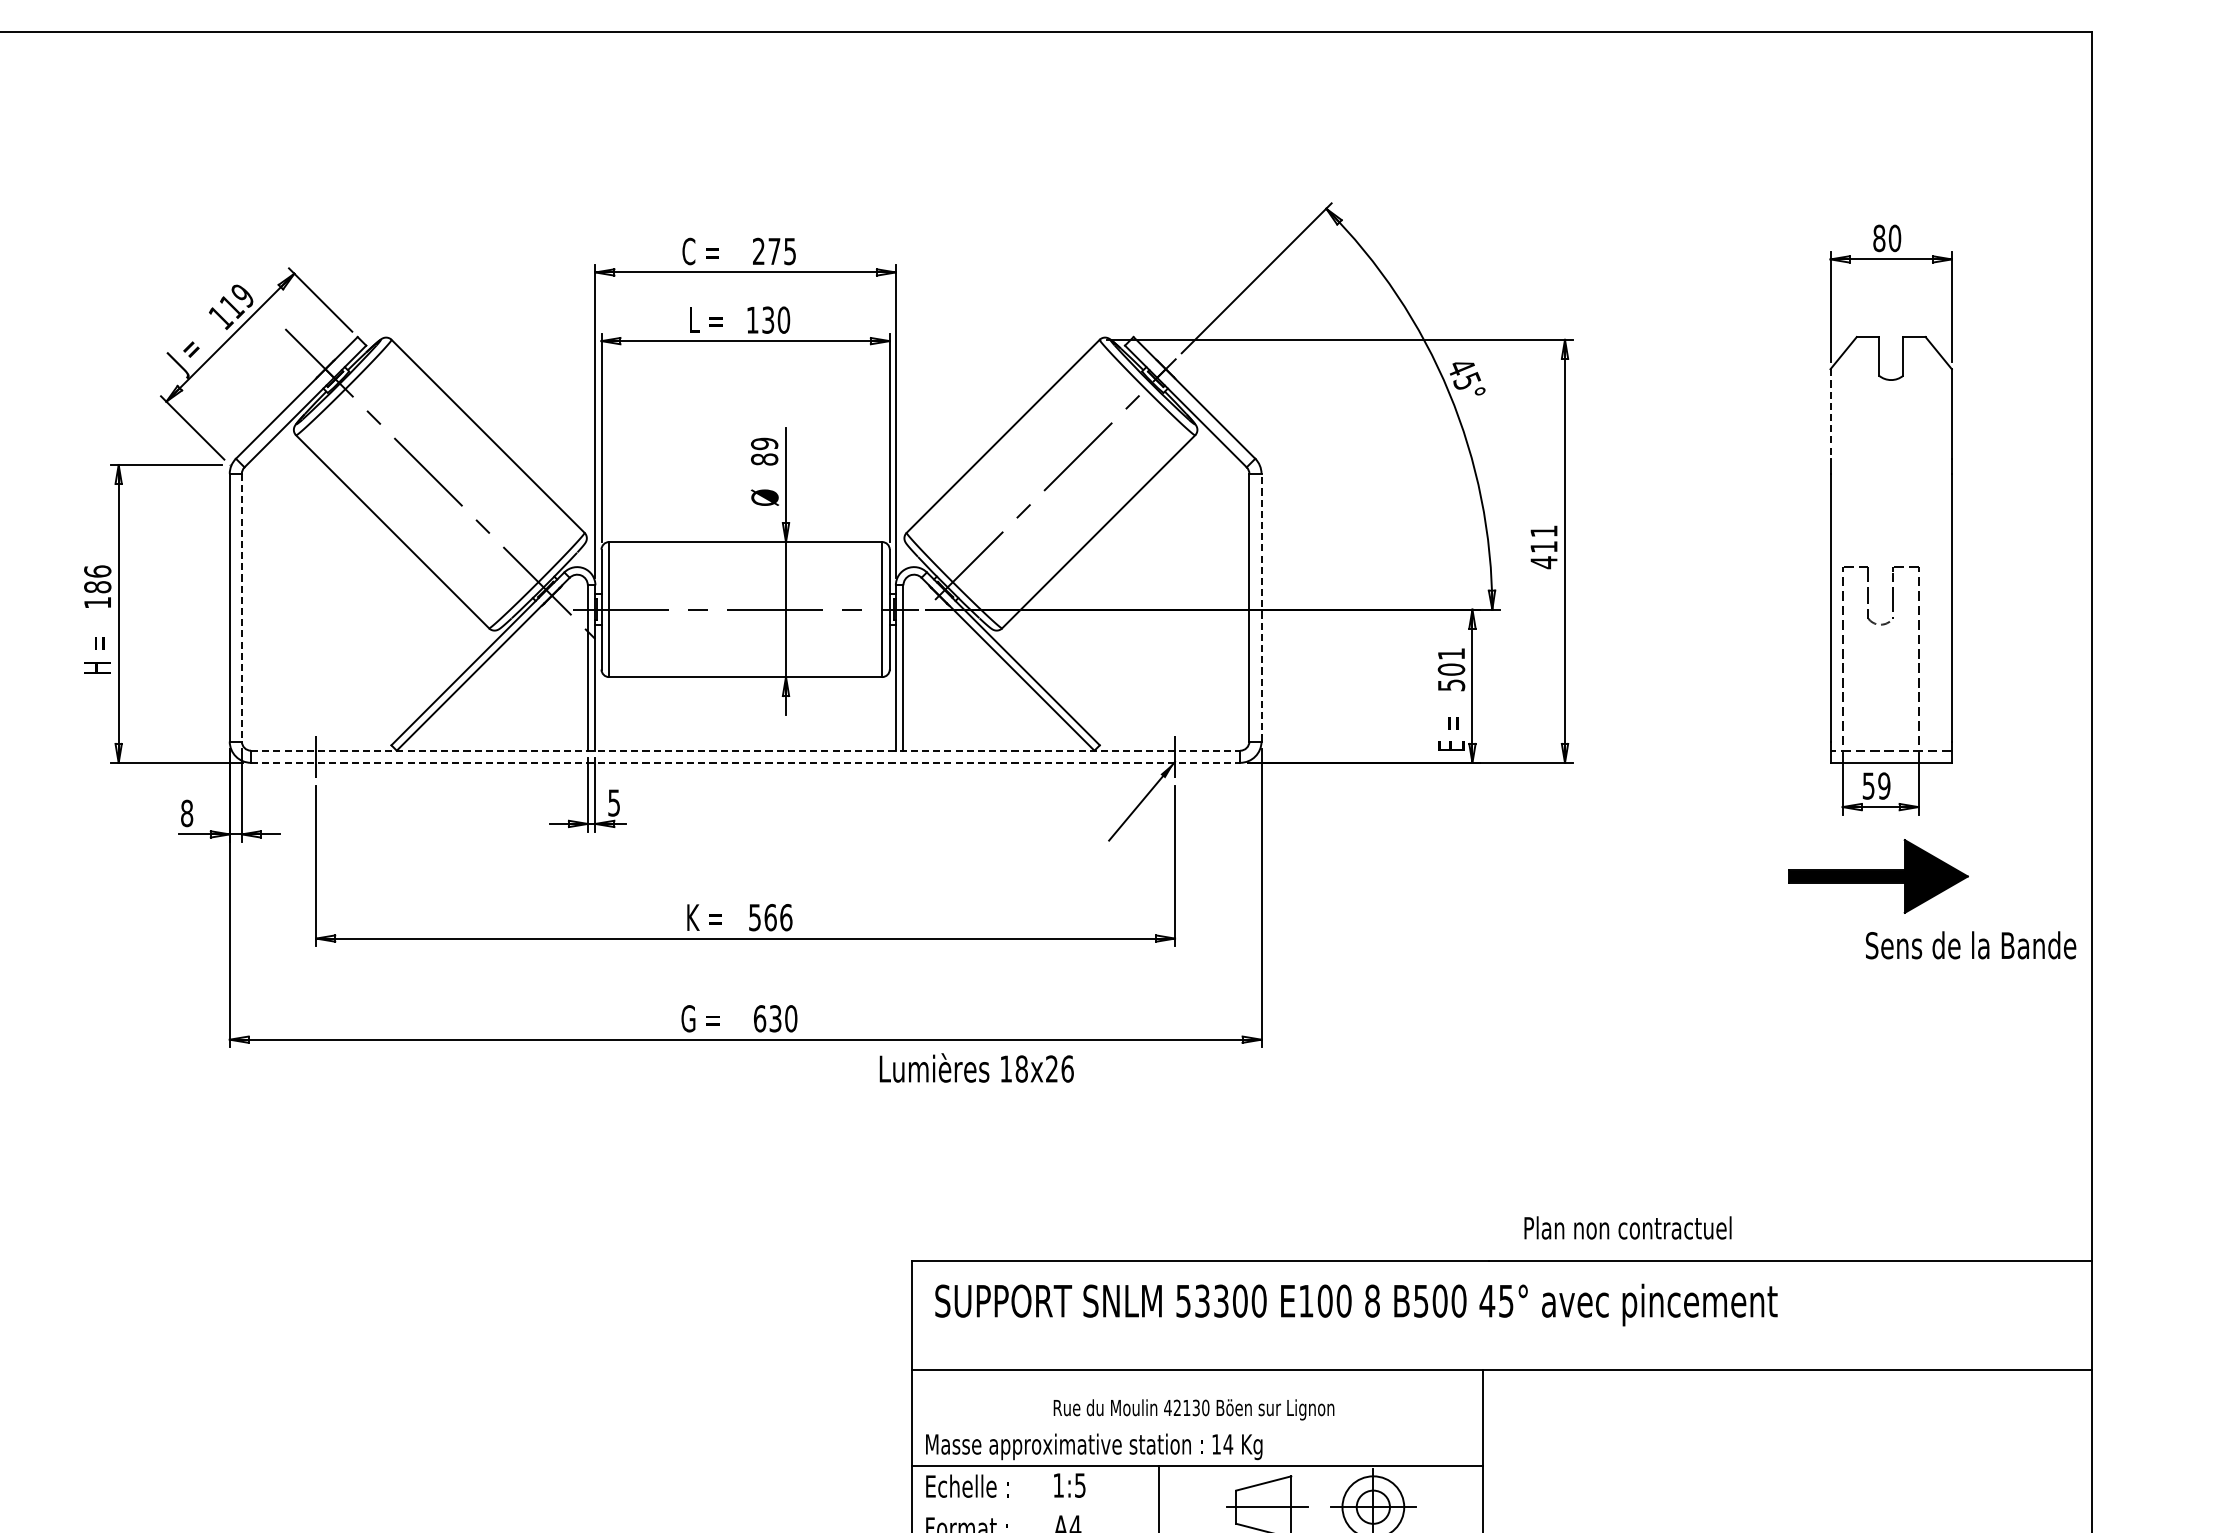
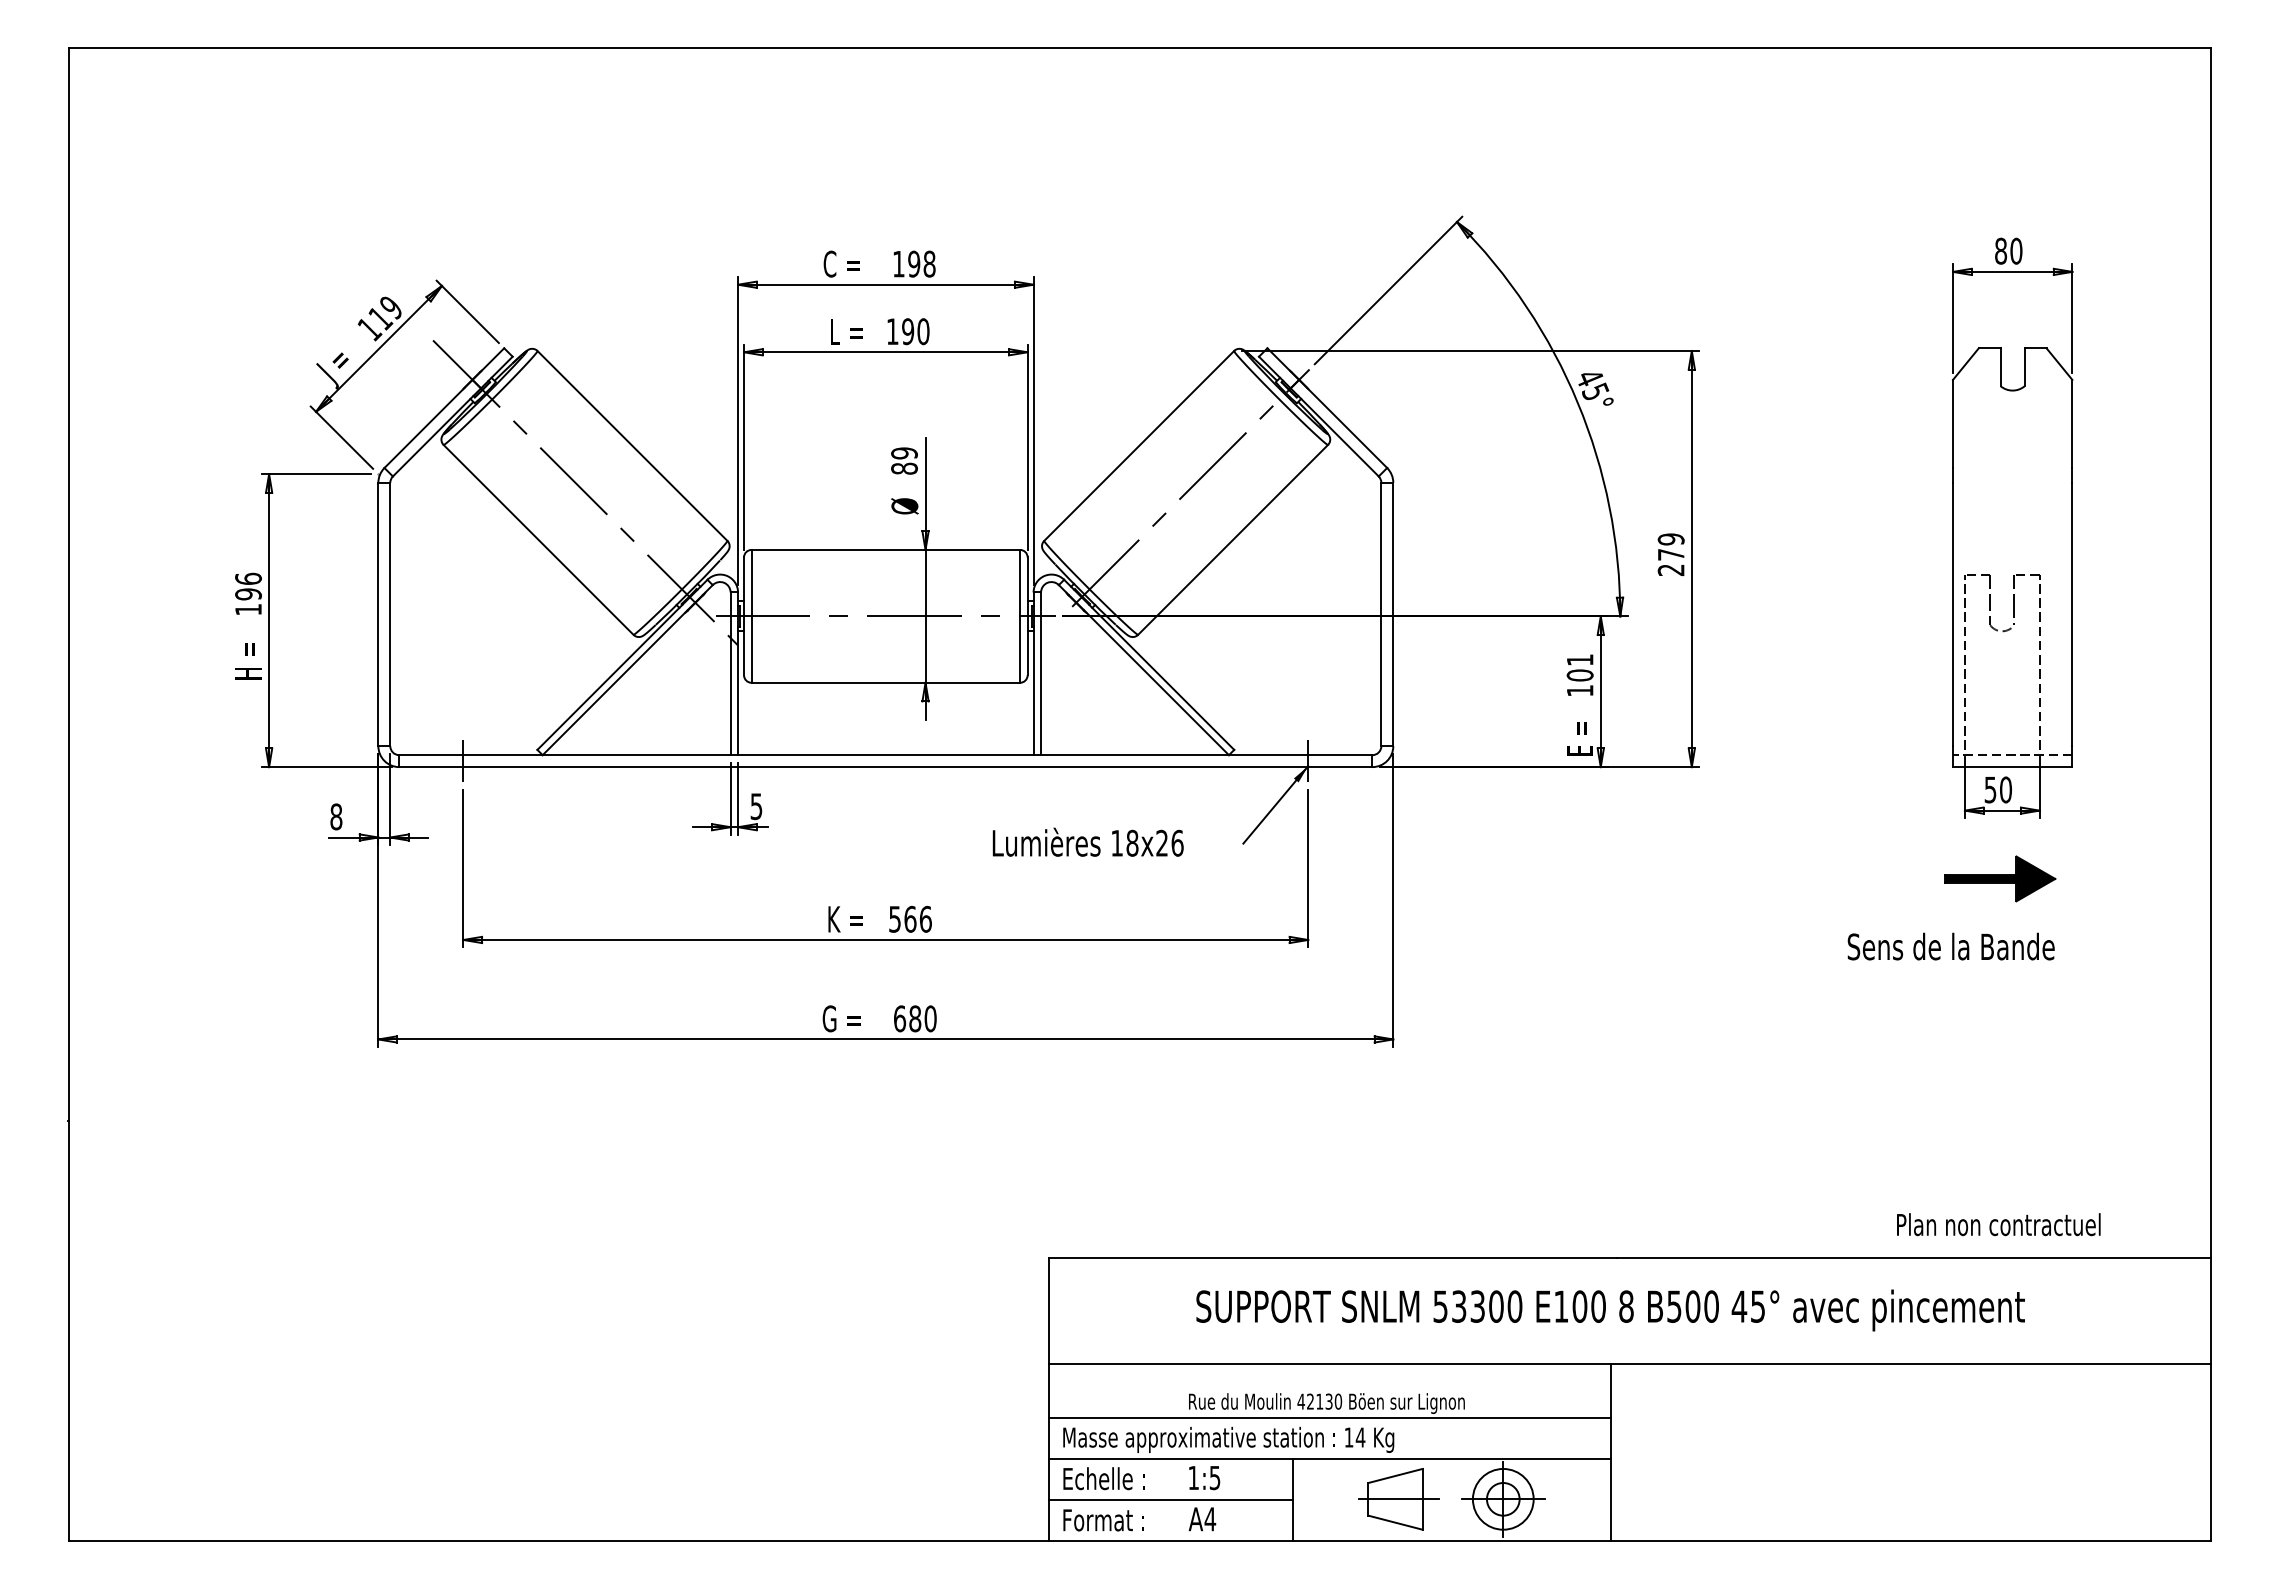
text: (774, 250) -> (914, 263), 275 -> 198
text: (768, 319) -> (908, 331), 130 -> 190
line: (1830, 414) -> (1952, 424), dashed -> solid
text: (1543, 546) -> (1670, 554), 411 -> 279
text: (97, 587) -> (248, 594), 186 -> 196
line: (242, 607) -> (390, 614), dashed -> solid
line: (1261, 607) -> (1393, 614), dashed -> solid
text: (1451, 684) -> (1580, 690), 501 -> 101
line: (745, 751) -> (885, 755), dashed -> solid
line: (745, 763) -> (885, 767), dashed -> solid
text: (1883, 785) -> (2005, 789), 59 -> 50
part: (1878, 876) -> (2000, 878), size x0.62
text: (1970, 945) -> (1950, 946), moved
text: (775, 1018) -> (915, 1018), 630 -> 680
text: (976, 1067) -> (1087, 841), moved
text: (1627, 1227) -> (1998, 1224), moved
text: (1356, 1305) -> (1610, 1310), moved
line: (1197, 1425) -> (1330, 1418), added
line: (1035, 1508) -> (1170, 1500), added

